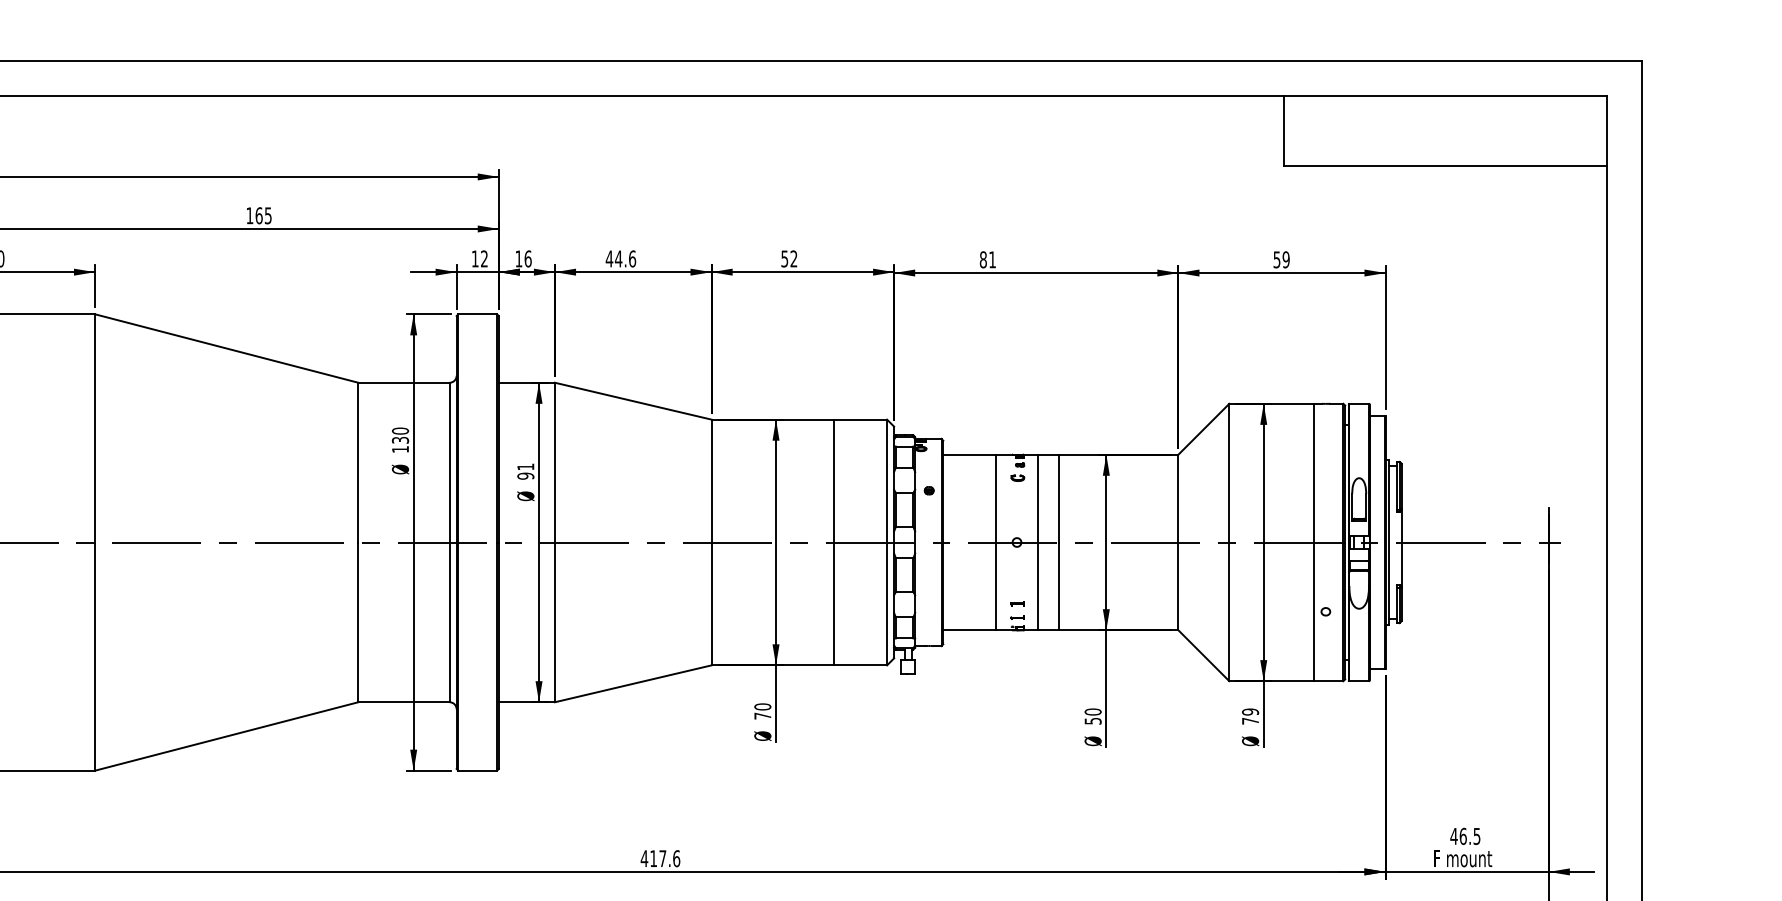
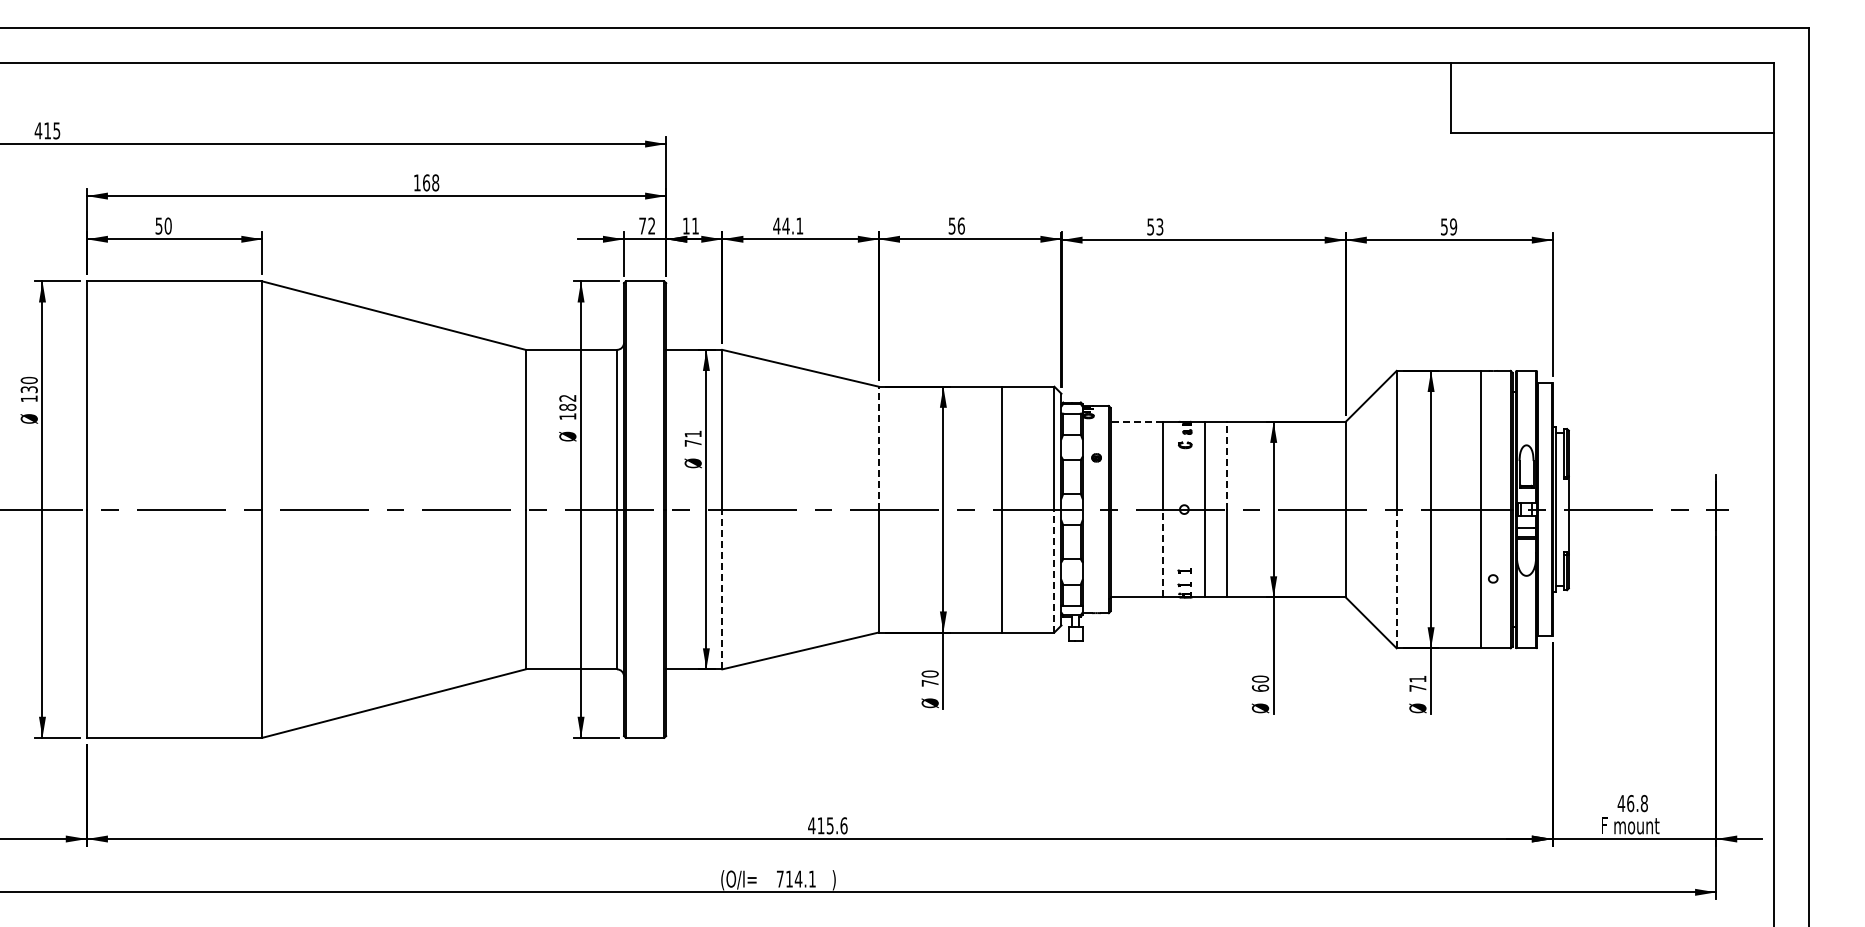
text: (268, 215) -> (435, 182), 165 -> 168
text: (475, 258) -> (642, 225), 12 -> 72
text: (528, 258) -> (695, 225), 16 -> 11
text: (632, 258) -> (799, 225), 44.6 -> 44.1
text: (793, 258) -> (960, 225), 52 -> 56
text: (988, 259) -> (1155, 226), 81 -> 53
text: (400, 435) -> (567, 402), 130 -> 182
line: (969, 454) -> (1136, 421), solid -> dashed
text: (525, 475) -> (692, 442), 91 -> 71
line: (711, 480) -> (878, 447), solid -> dashed
line: (1059, 498) -> (1226, 465), solid -> dashed
line: (996, 586) -> (1163, 553), solid -> dashed
line: (887, 603) -> (1054, 570), solid -> dashed
line: (1229, 611) -> (1396, 578), solid -> dashed
line: (555, 622) -> (722, 589), solid -> dashed
text: (1250, 711) -> (1417, 678), 79 -> 71
text: (1093, 720) -> (1260, 687), 50 -> 60
text: (1476, 836) -> (1643, 803), 46.5 -> 46.8
text: (662, 858) -> (829, 825), 417.6 -> 415.6

